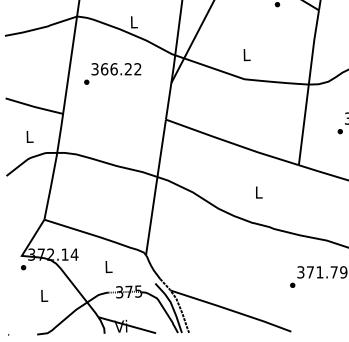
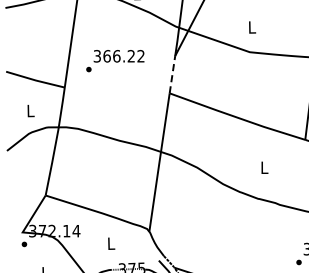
text: (112, 73) -> (115, 60), moved
line: (168, 101) -> (172, 74), solid -> dashed

